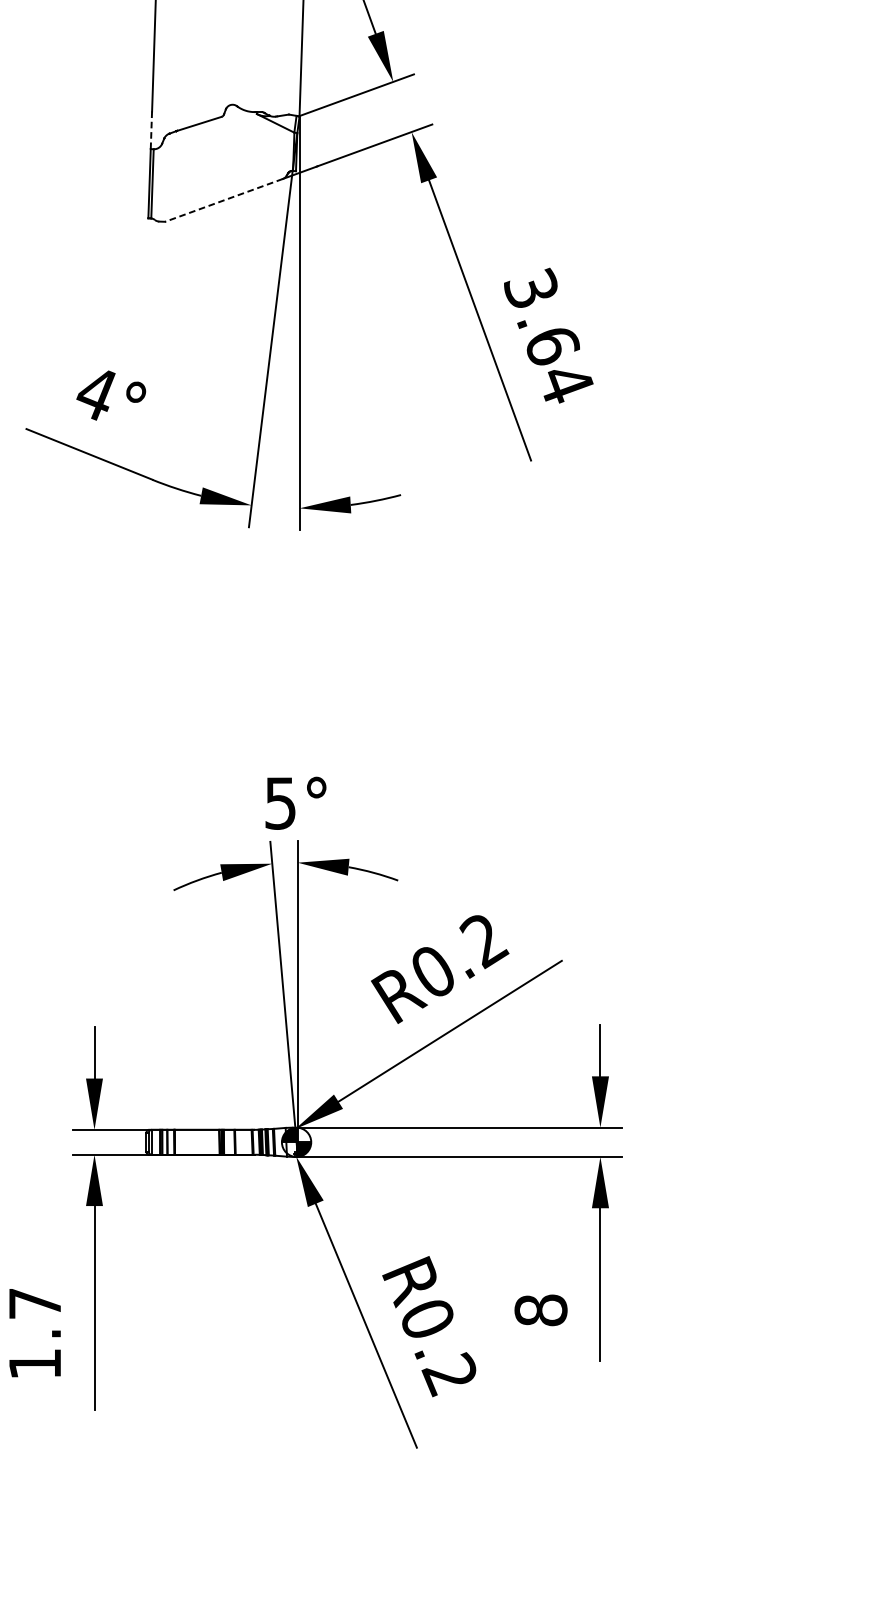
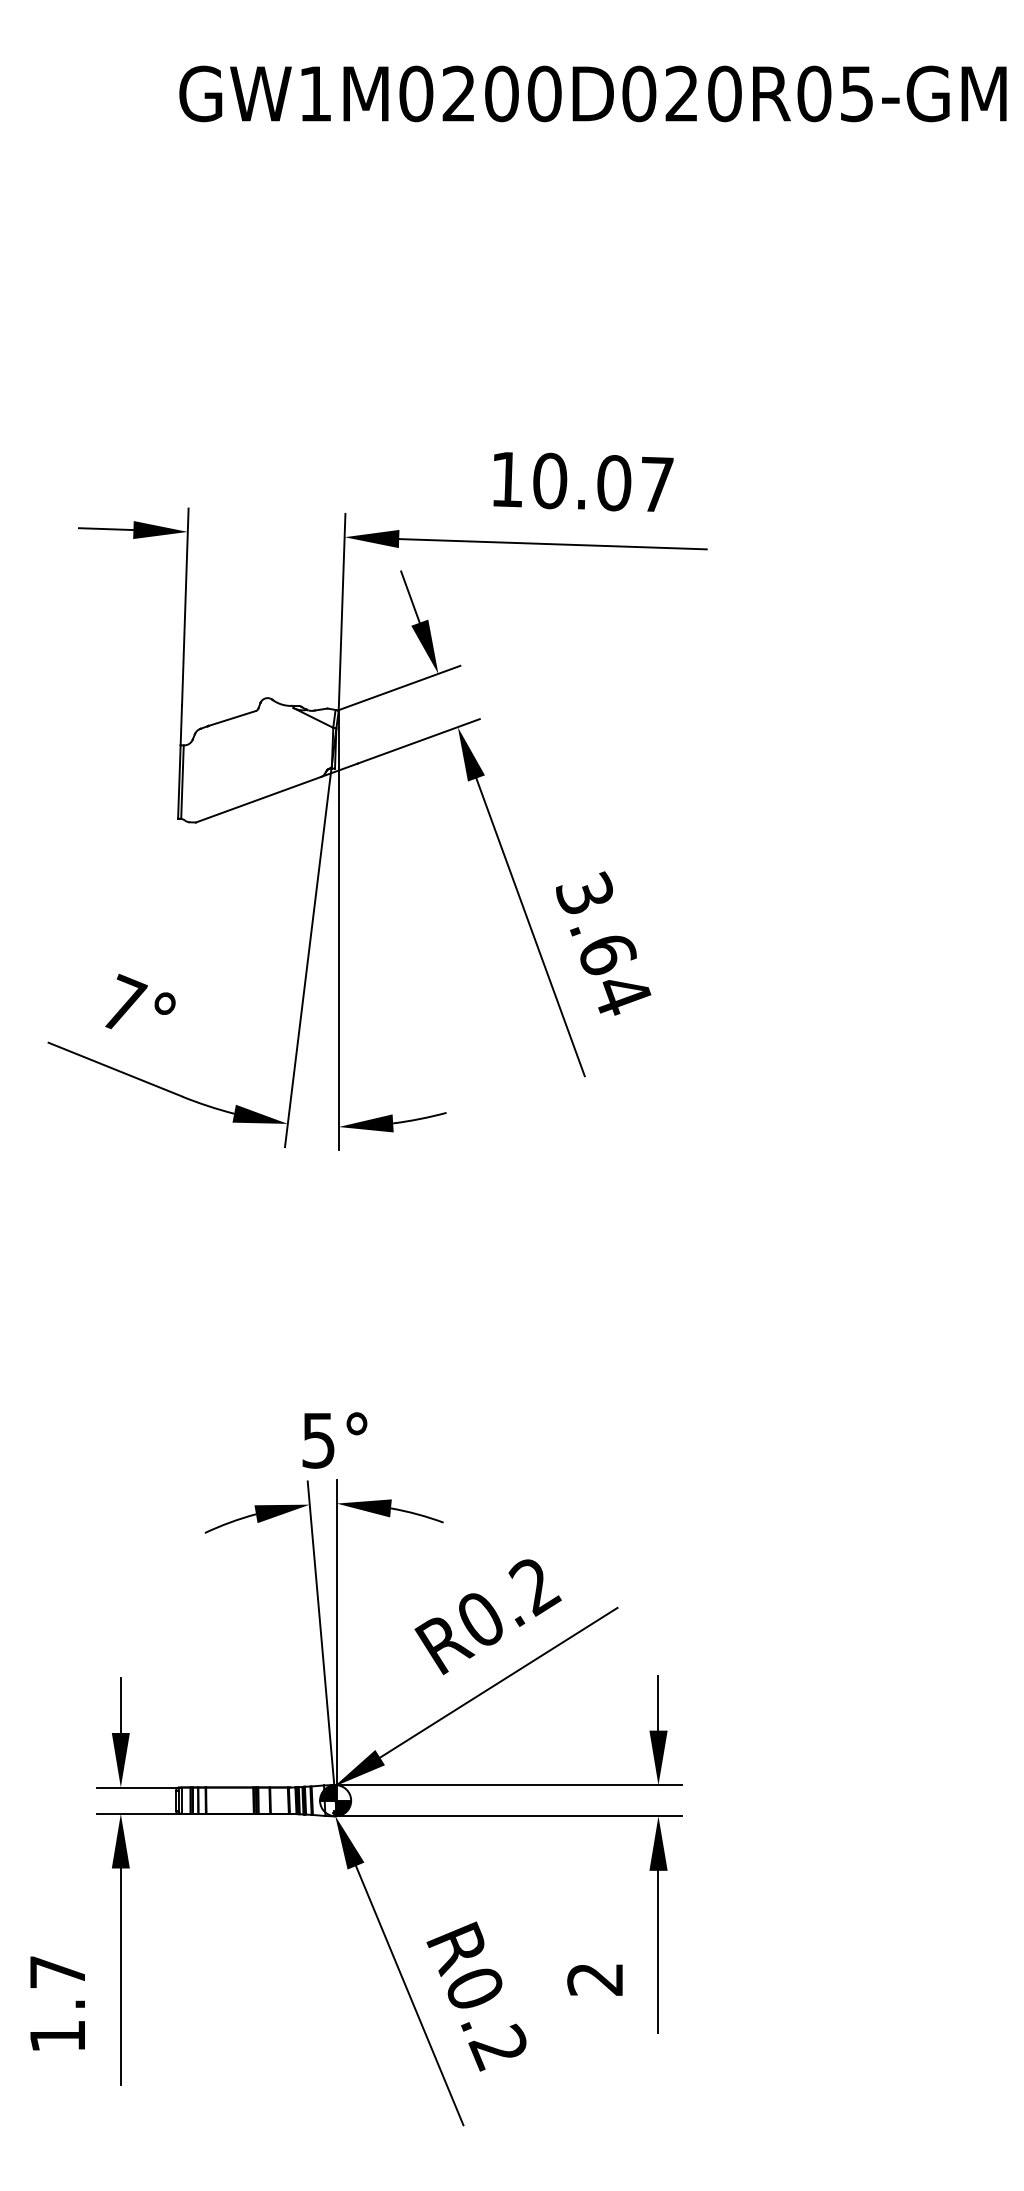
line: (151, 130) -> (181, 725), dashed -> solid
line: (224, 200) -> (258, 799), dashed -> solid
text: (97, 392) -> (124, 1003), 4° -> 7°
text: (541, 1310) -> (595, 1979), 8 -> 2

